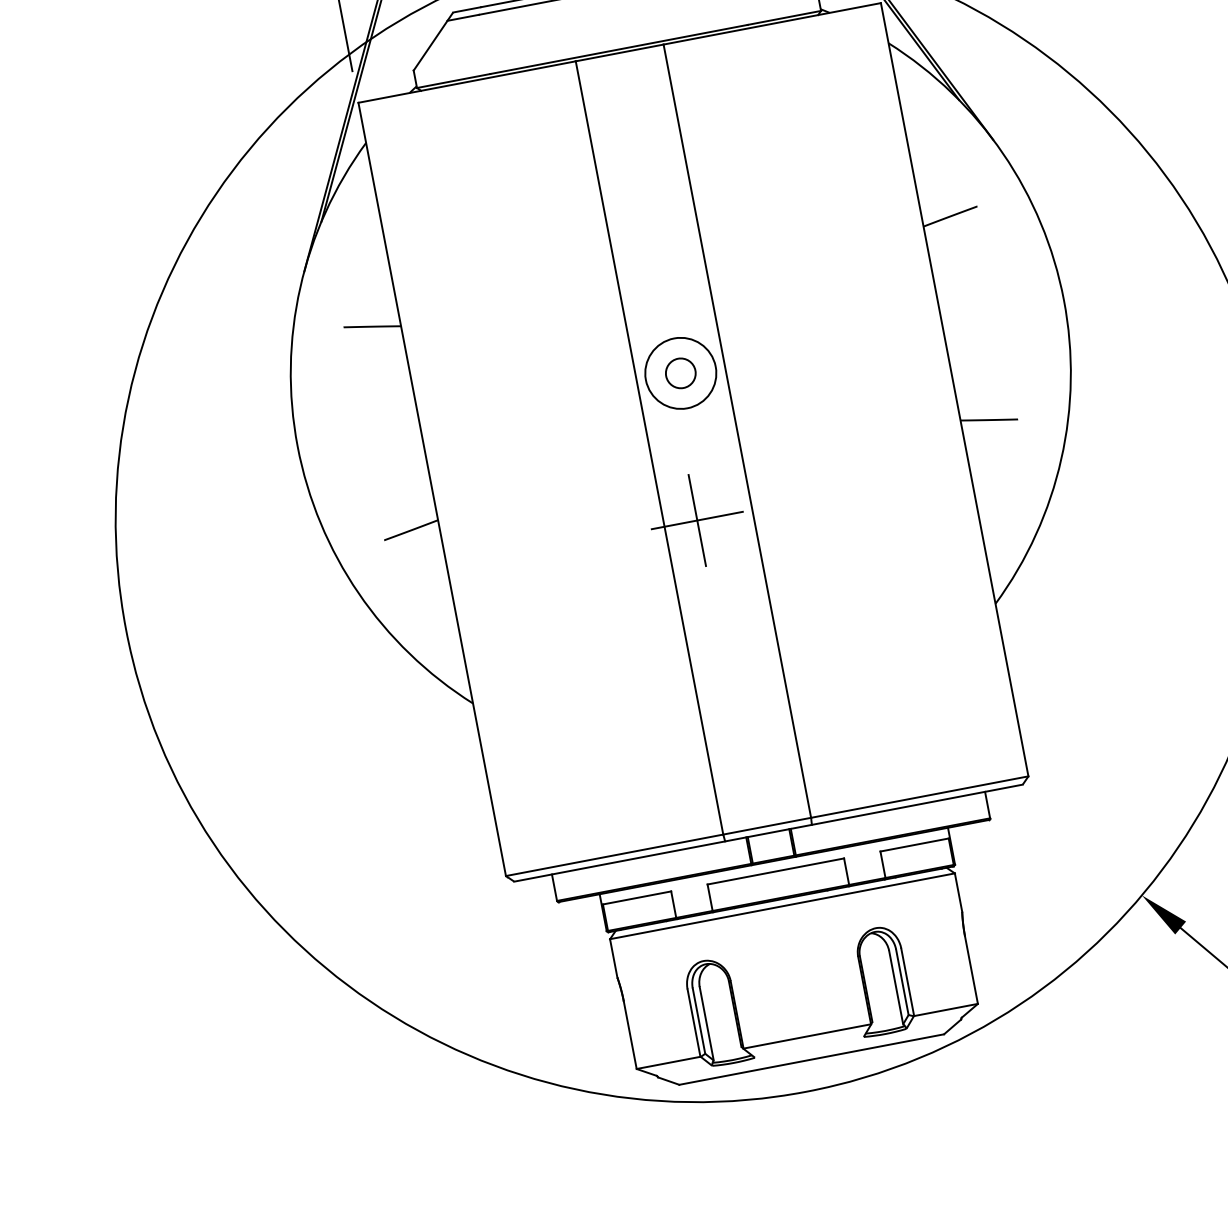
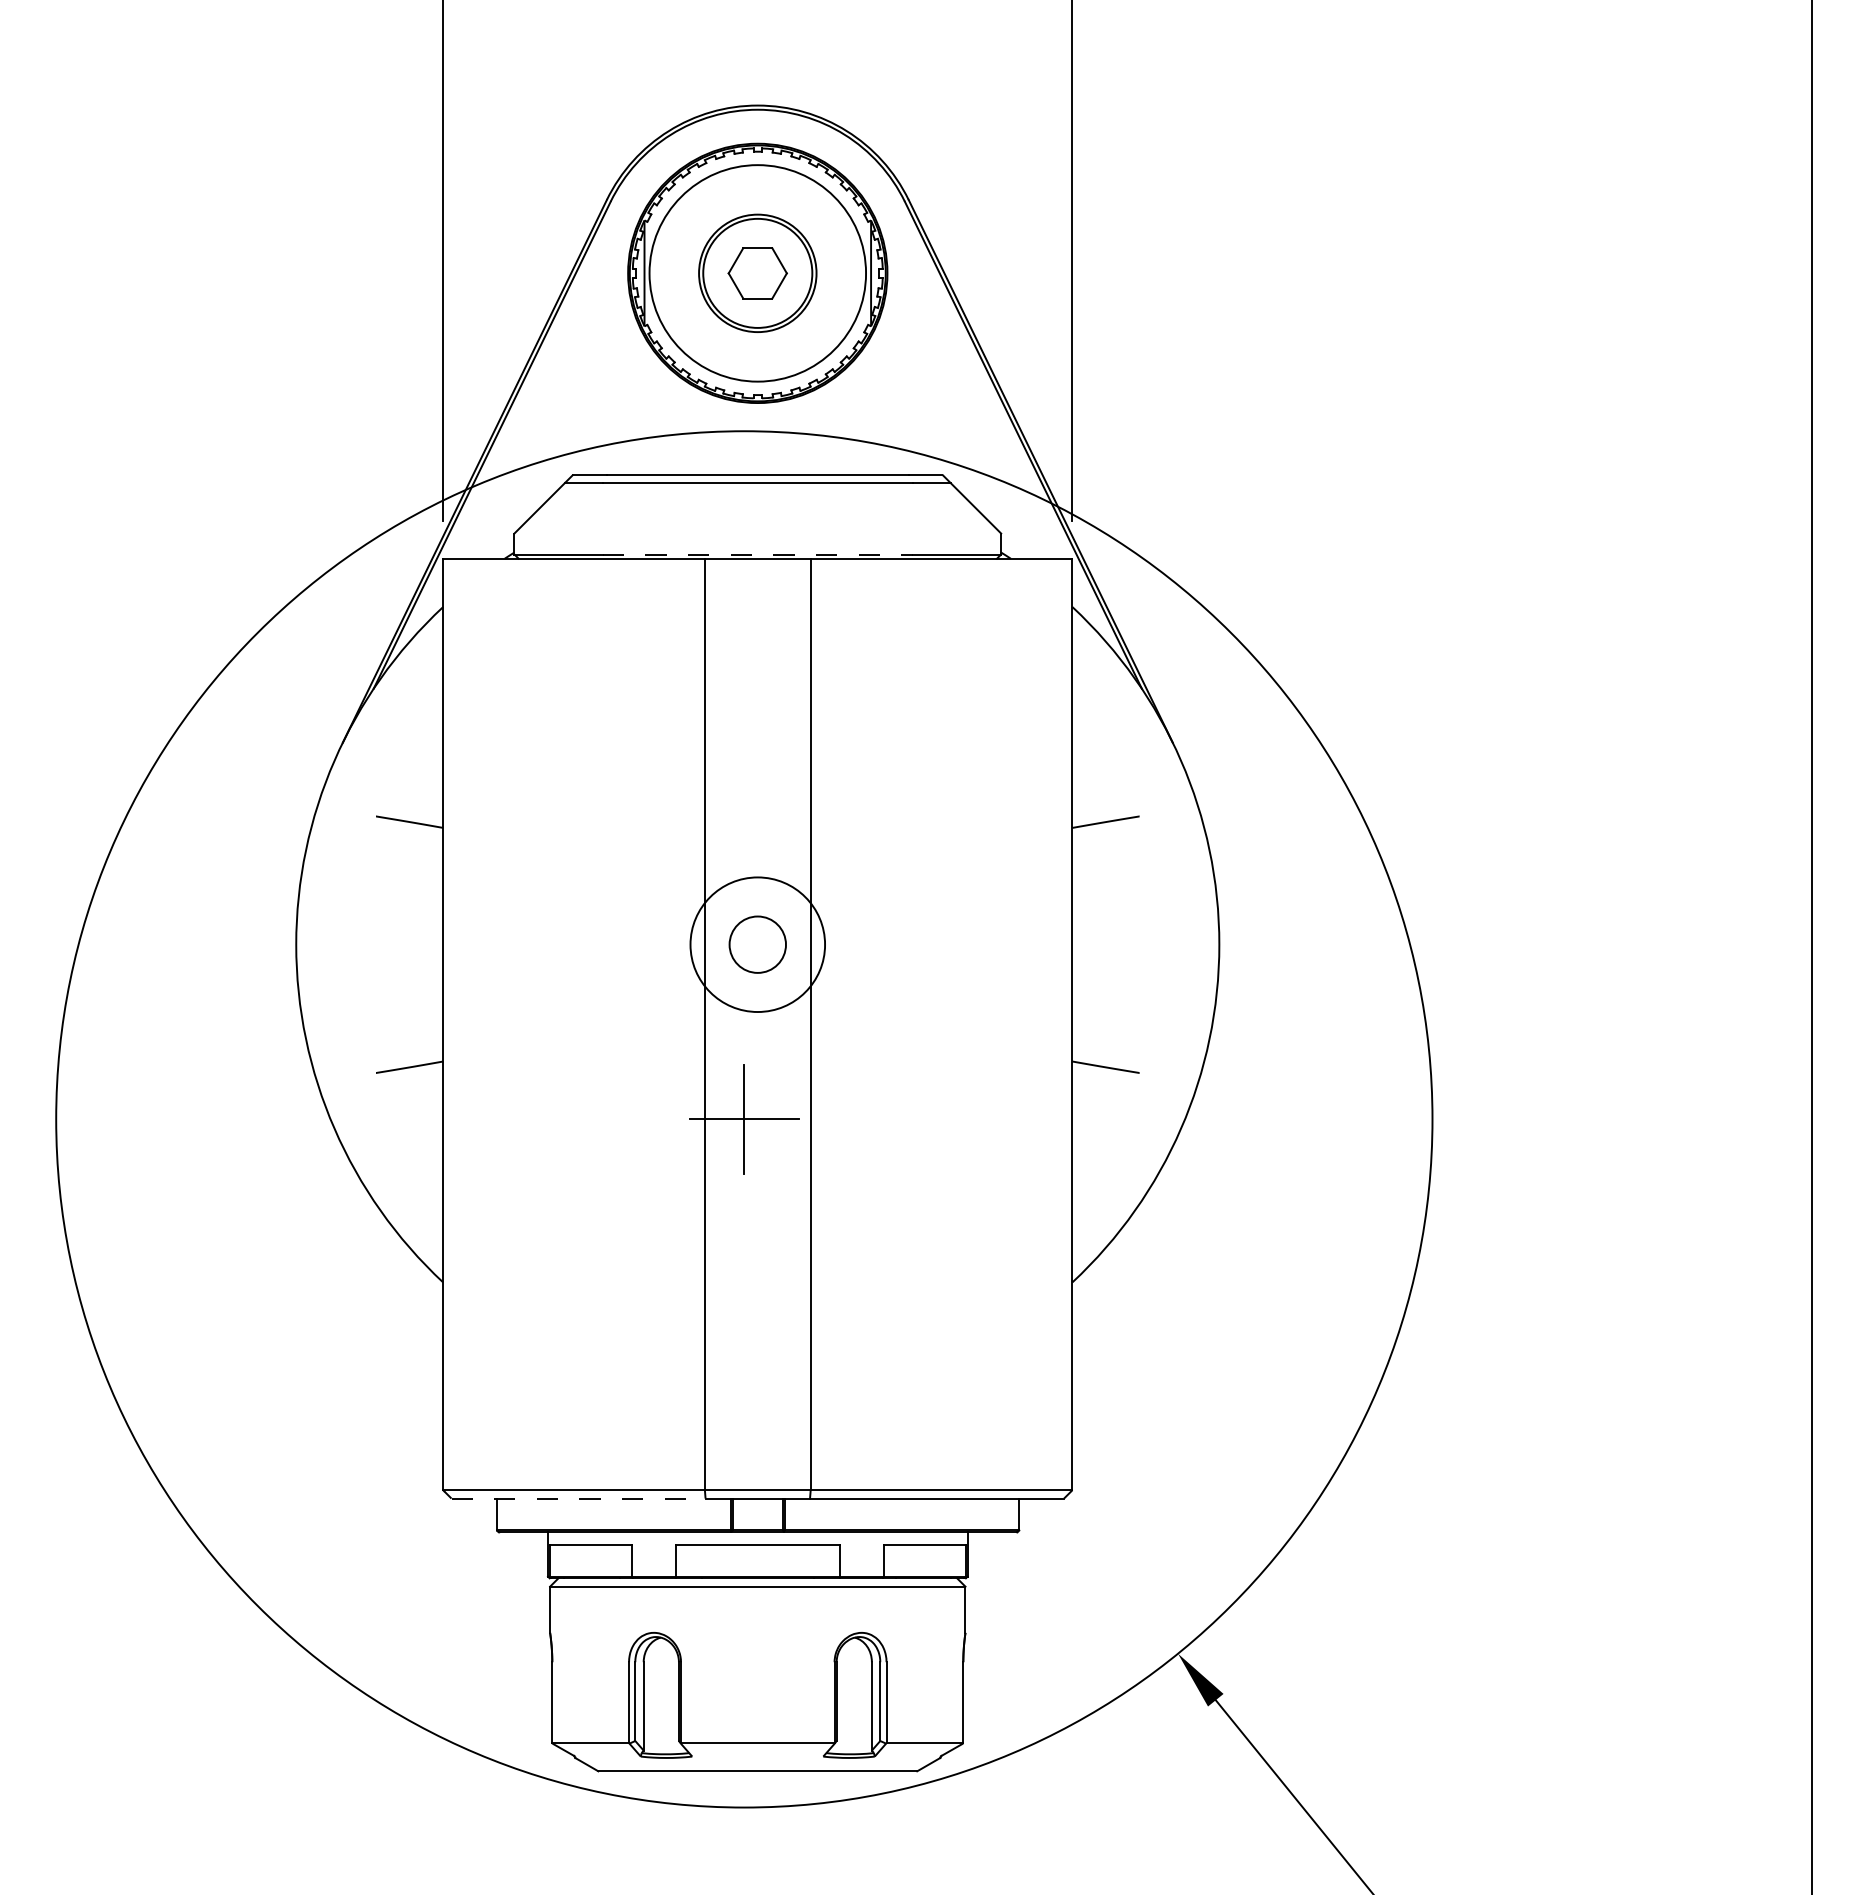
line: (619, 49) -> (758, 554), solid -> dashed
circle: (680, 373) -> (757, 944), size x1.6
circle: (680, 373) -> (757, 944), size x1.6
line: (620, 861) -> (579, 1498), solid -> dashed

